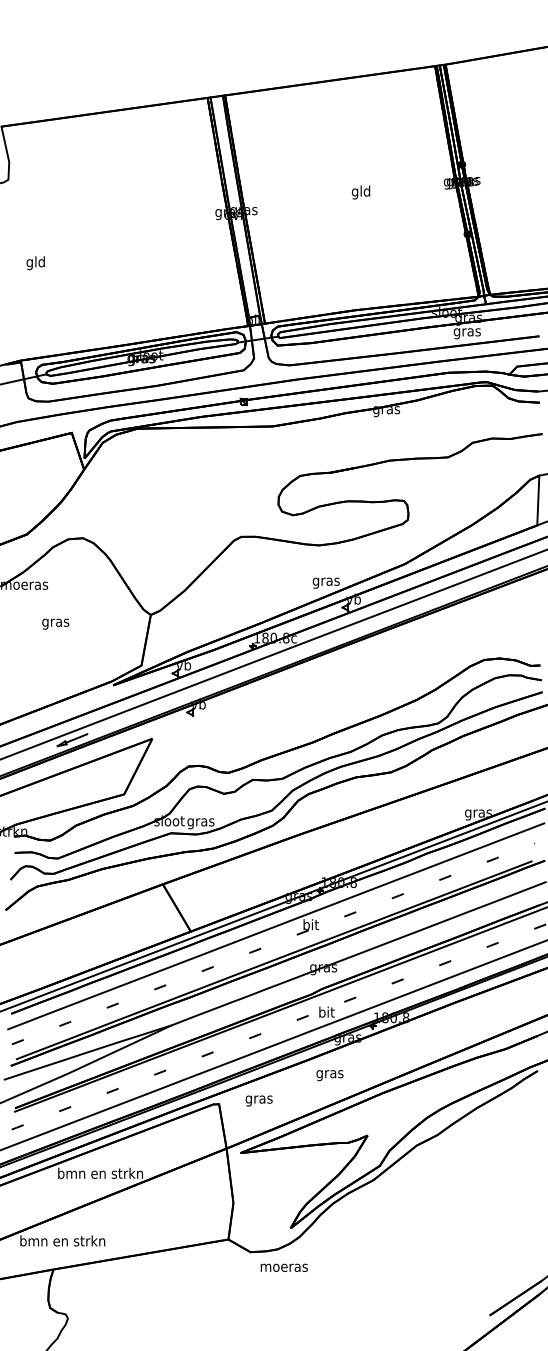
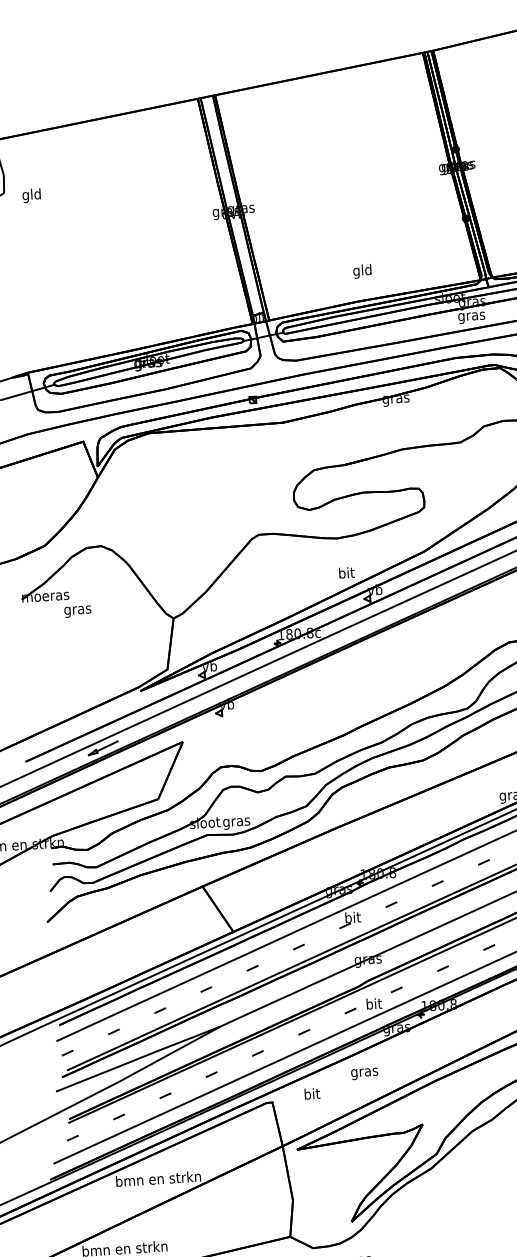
text: (360, 192) -> (361, 271), moved
text: (35, 263) -> (31, 196), moved
text: (325, 581) -> (345, 574), gras -> bit
text: (55, 623) -> (77, 610), moved
text: (329, 1075) -> (364, 1073), moved
text: (258, 1099) -> (311, 1095), gras -> bit

